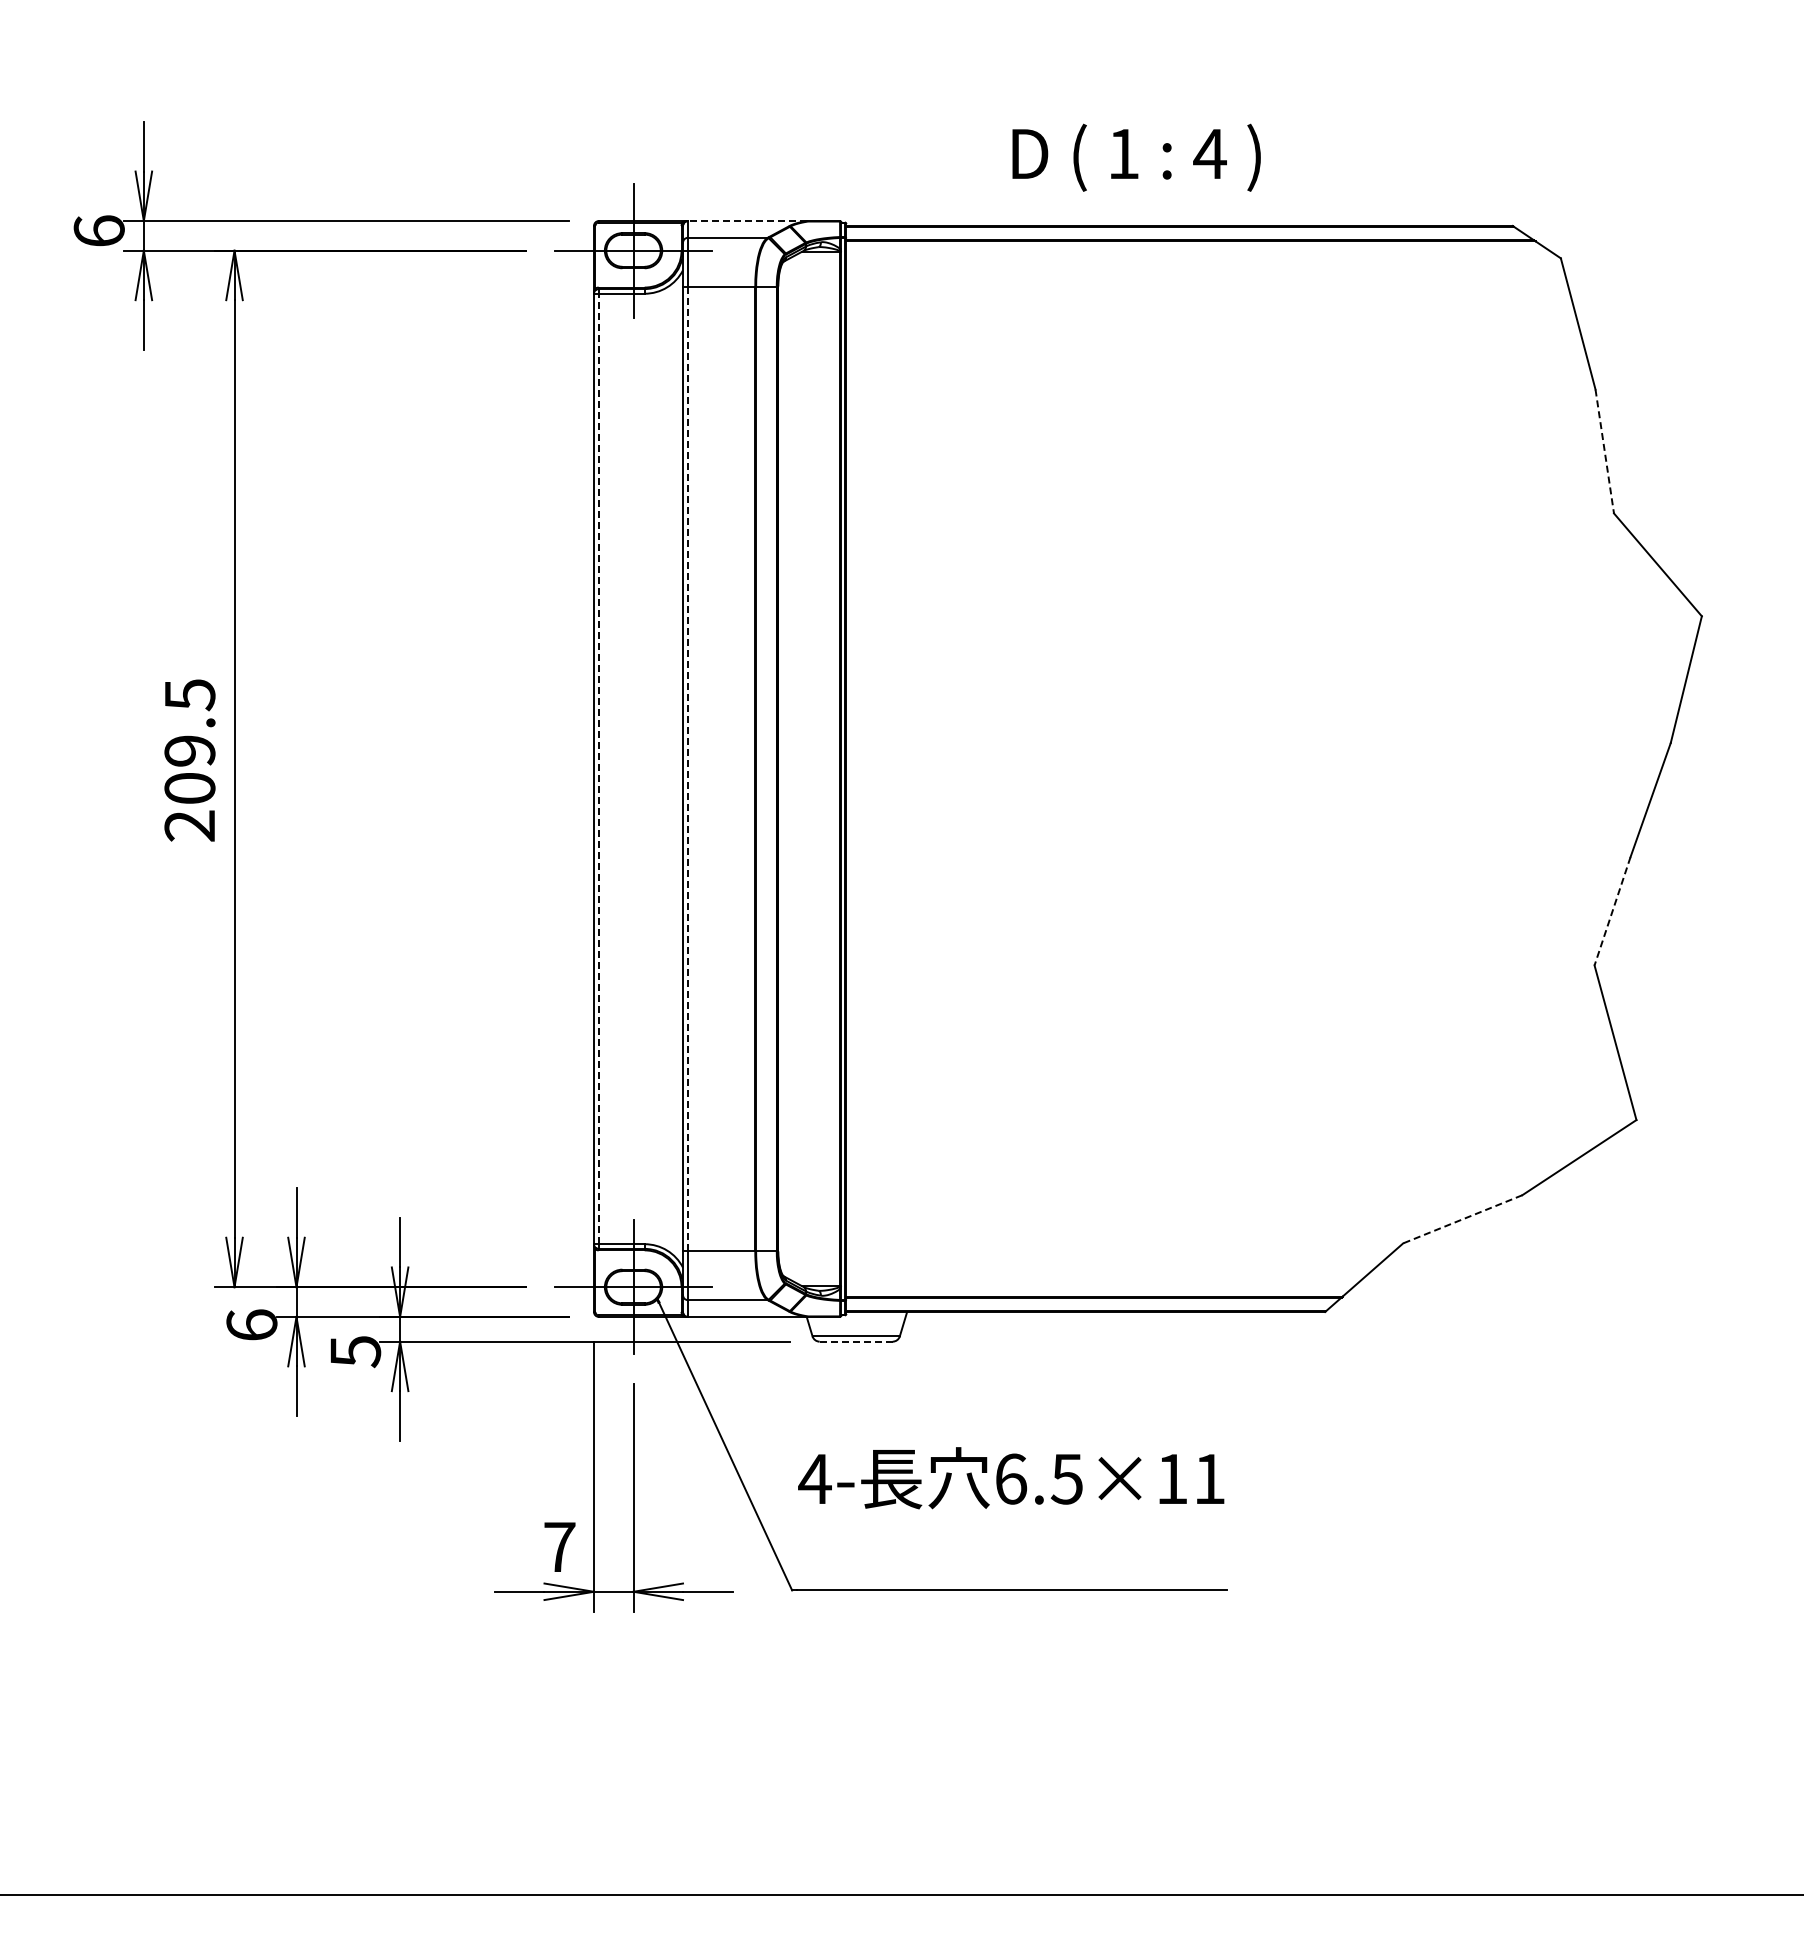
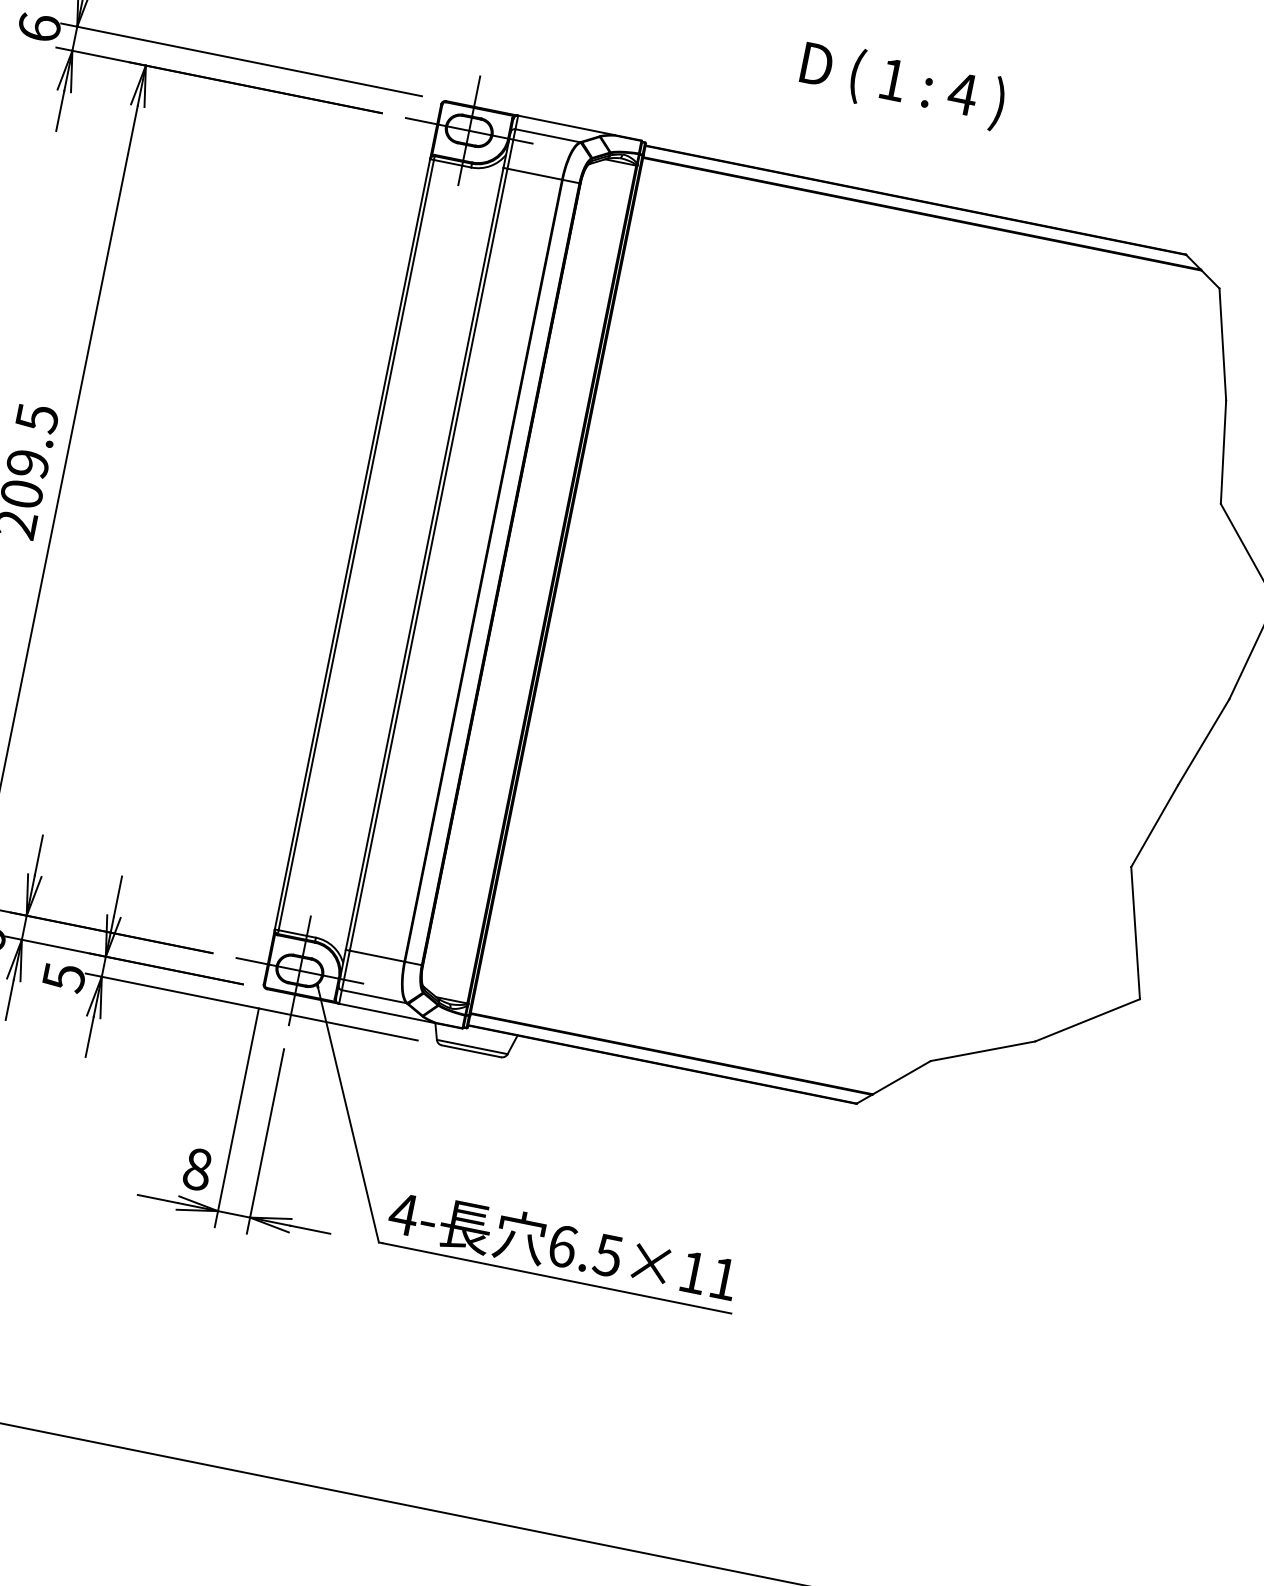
text: (1136, 157) -> (902, 84), moved
line: (747, 221) -> (566, 125), dashed -> solid
line: (1604, 451) -> (1223, 452), dashed -> solid
line: (598, 768) -> (356, 544), dashed -> solid
line: (687, 768) -> (428, 559), dashed -> solid
line: (1612, 911) -> (1154, 826), dashed -> solid
line: (1462, 1219) -> (982, 1051), dashed -> solid
line: (856, 1341) -> (471, 1051), dashed -> solid
text: (1011, 1478) -> (563, 1245), moved
text: (559, 1546) -> (197, 1168), 7 -> 8

